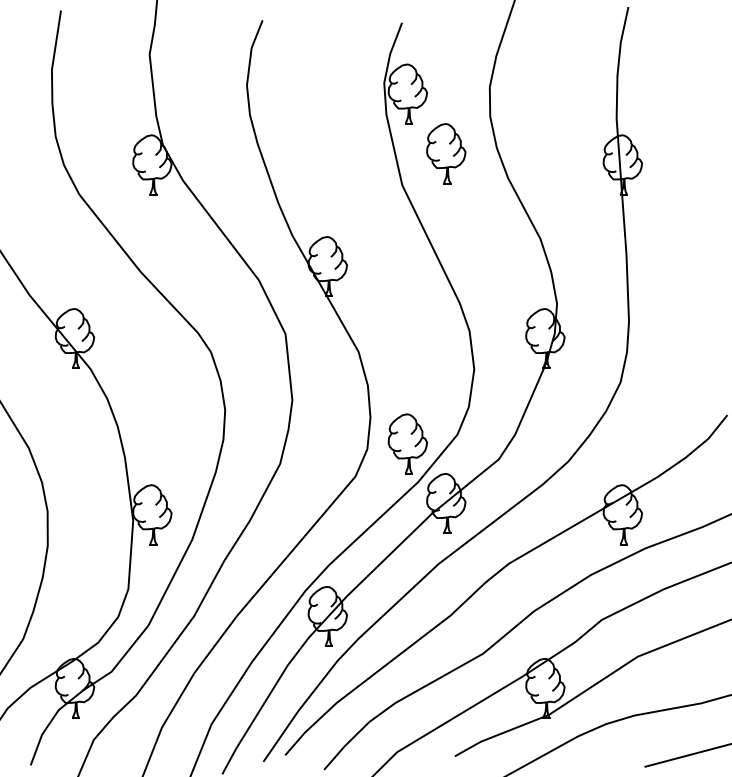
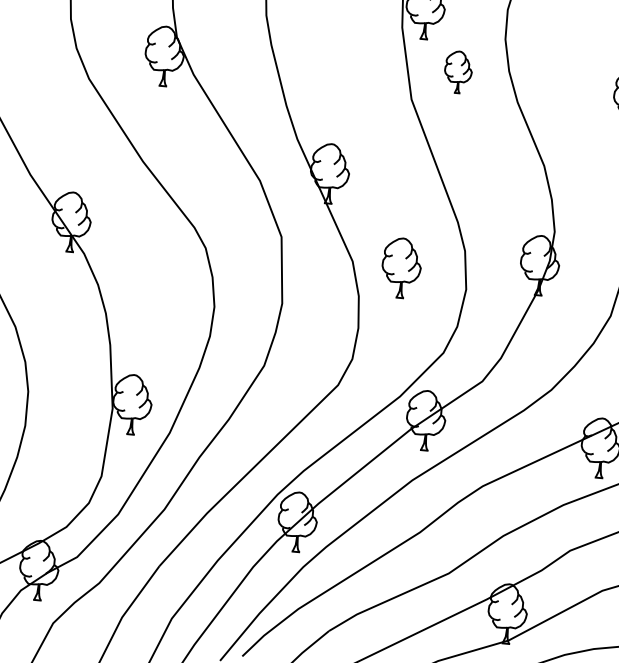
part: (446, 153) -> (458, 72), size x0.7
part: (407, 443) -> (401, 267), moved

